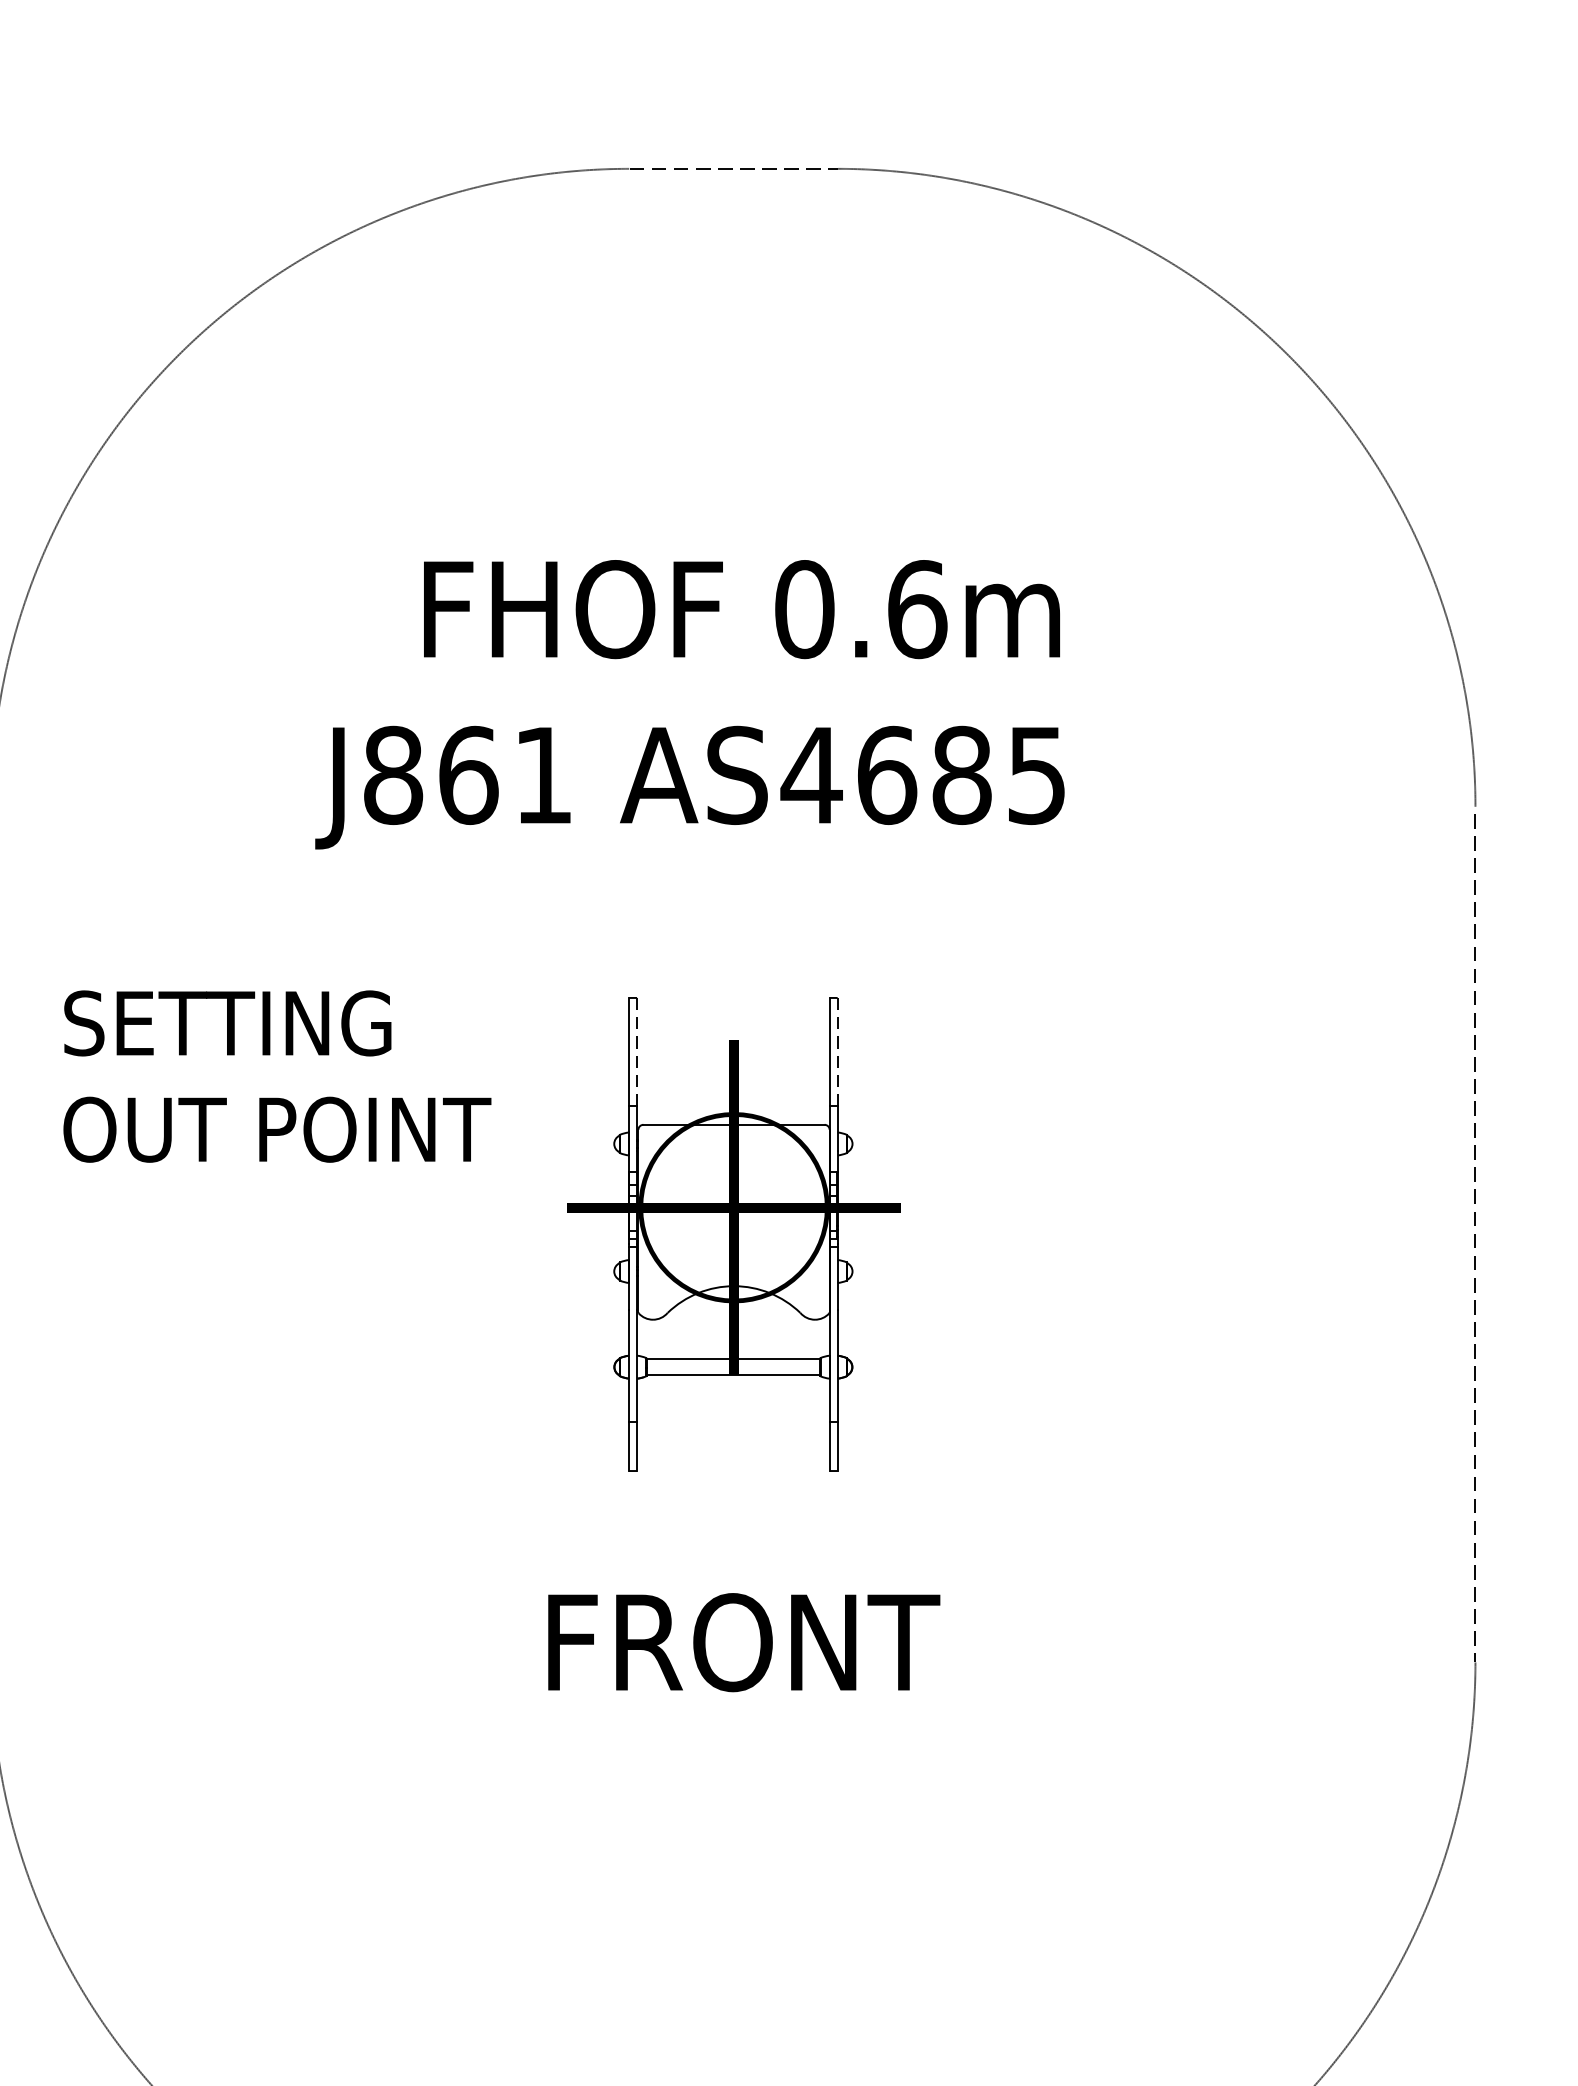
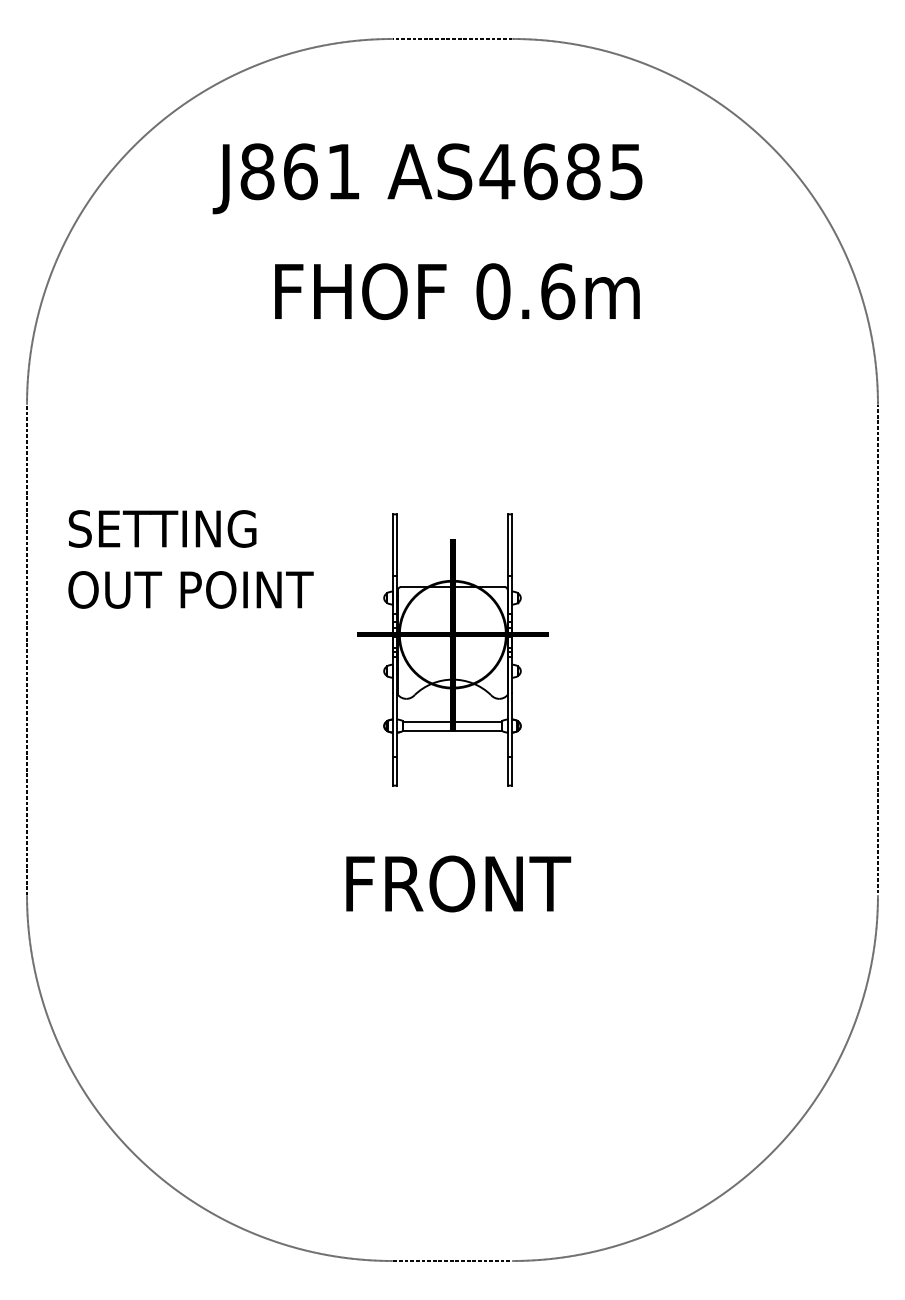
text: (689, 787) -> (427, 178), moved
line: (637, 1052) -> (397, 545), dashed -> solid
line: (838, 1052) -> (512, 545), dashed -> solid

